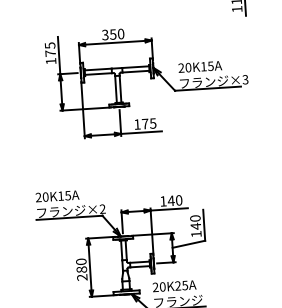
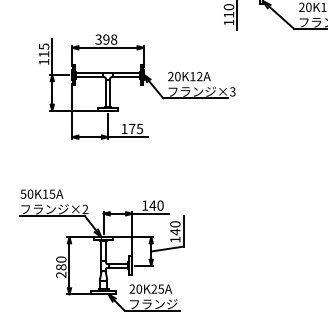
text: (117, 34) -> (110, 39), 350 -> 398
text: (51, 53) -> (44, 54), 175 -> 115
text: (210, 66) -> (199, 76), 20K15A -> 20K12A
text: (38, 196) -> (23, 193), 20K15A -> 50K15A

